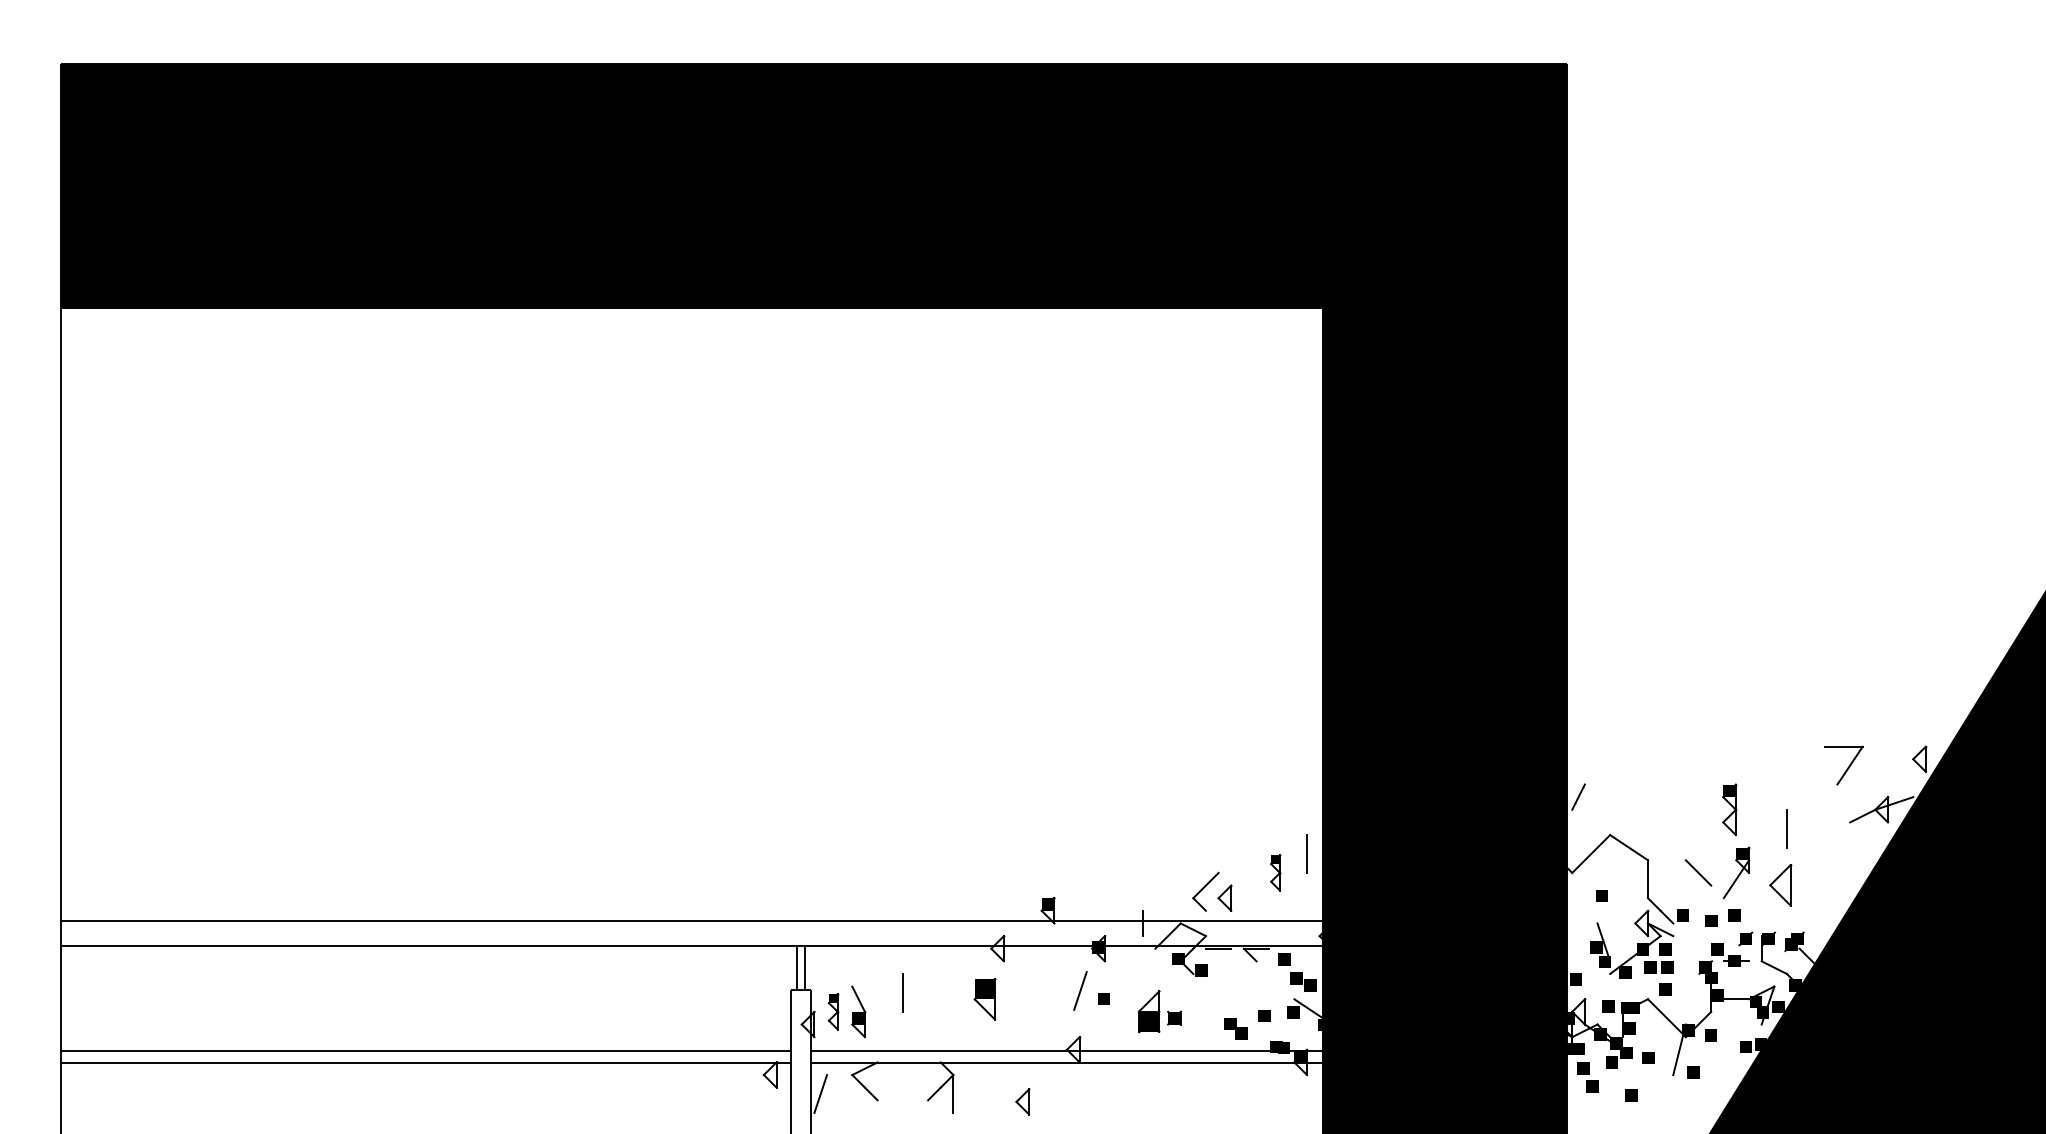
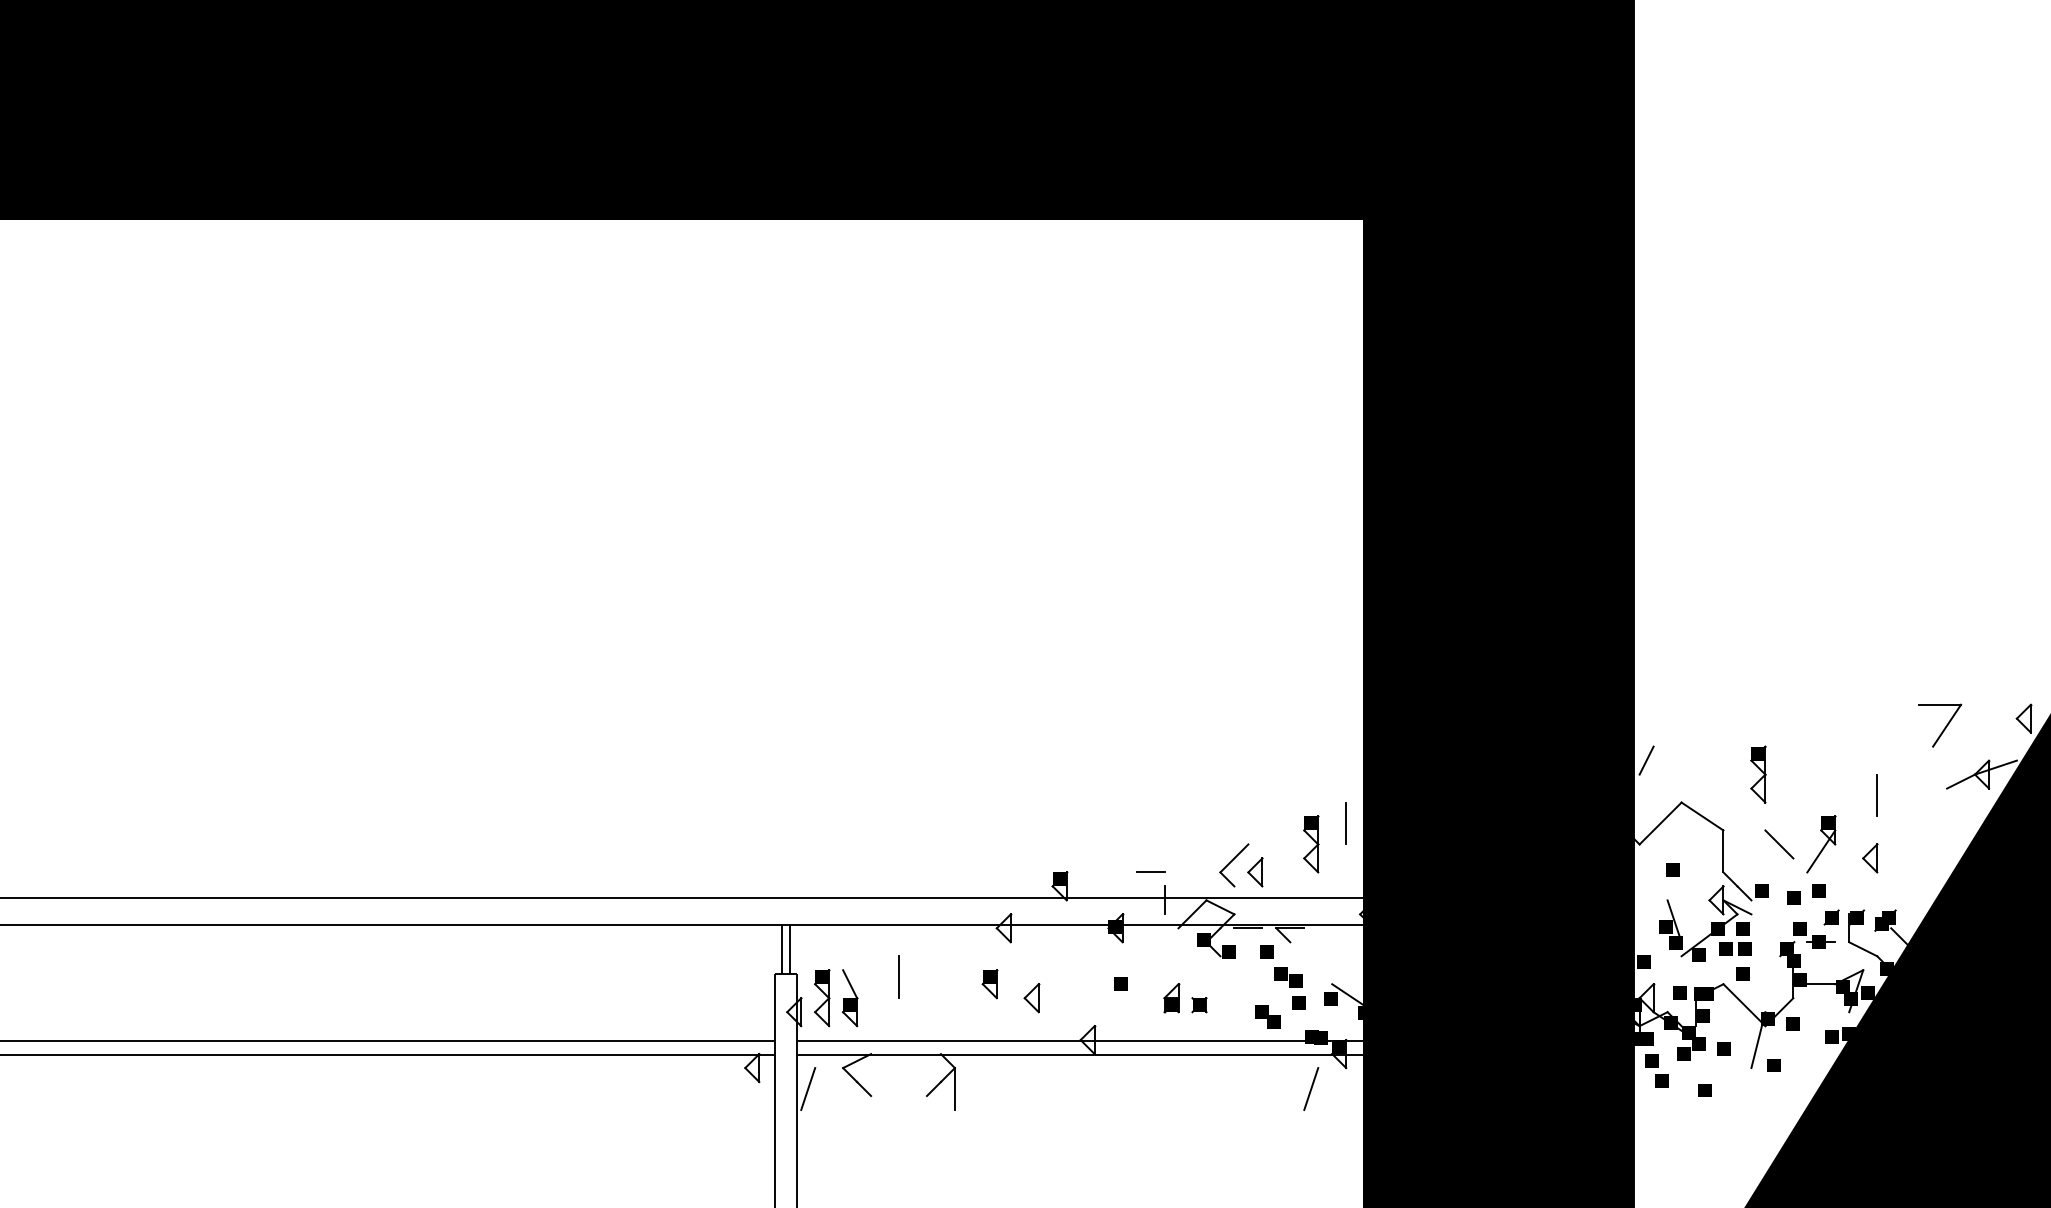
part: (1729, 809) -> (1758, 774), moved
part: (1275, 872) -> (1311, 843), size x1.43
part: (1780, 885) -> (1870, 858), size x0.62
line: (1129, 898) -> (1149, 872), added
part: (1297, 972) -> (1281, 966), moved
line: (1080, 990) -> (1311, 1088), moved
part: (984, 998) -> (989, 983), size x0.62
part: (833, 1011) -> (822, 997), size x1.43
part: (1148, 1012) -> (1170, 998), size x0.62
part: (1022, 1101) -> (1031, 997), moved

